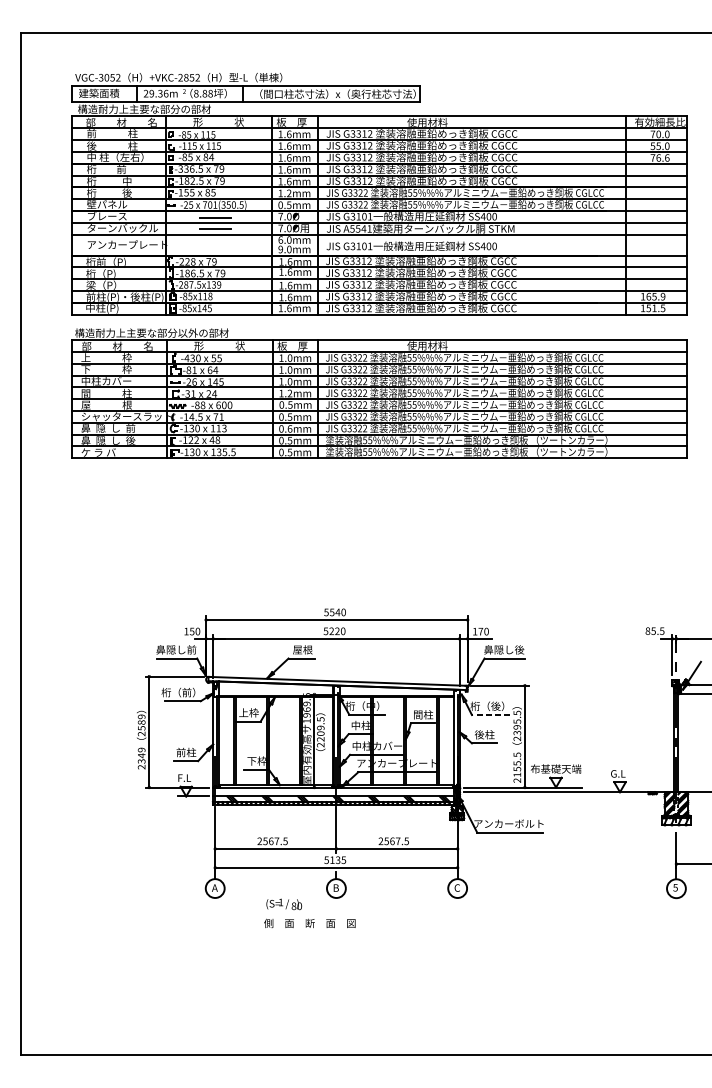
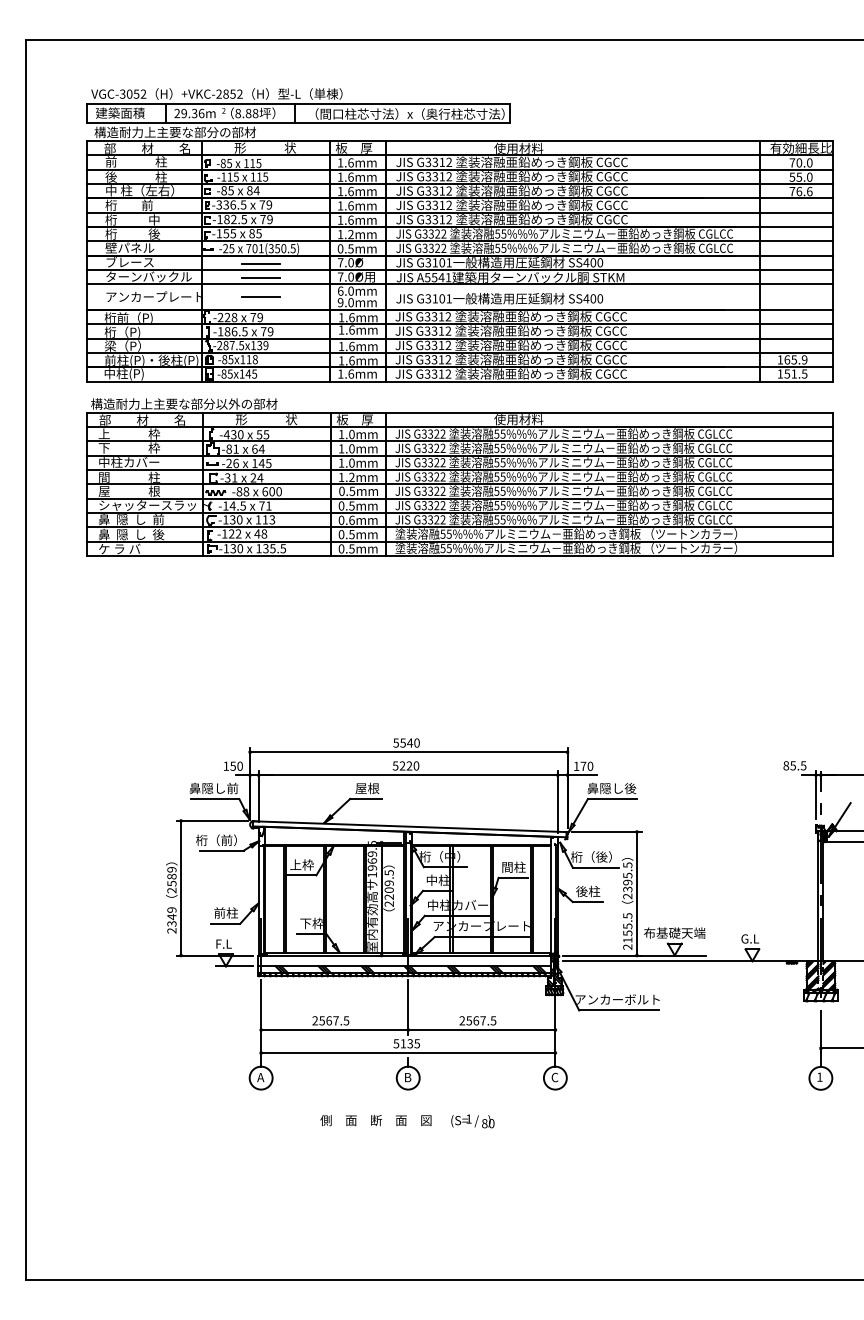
line: (214, 244) -> (260, 296), added
line: (490, 714) -> (595, 867), dashed -> solid
text: (675, 887) -> (819, 1076), 5 -> 1
text: (283, 904) -> (472, 1121), moved

